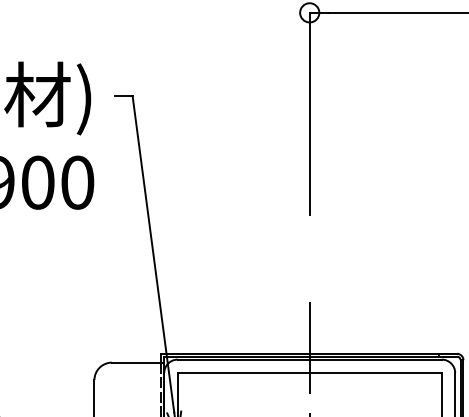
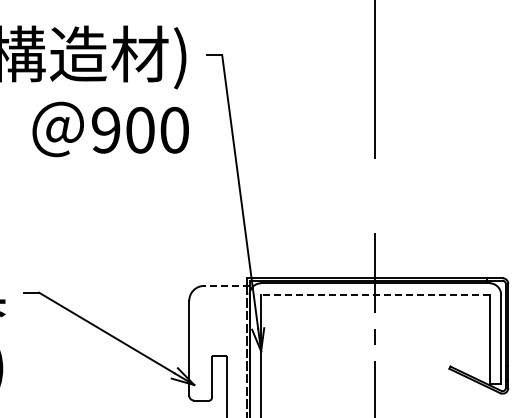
line: (137, 362) -> (226, 285), solid -> dashed
line: (308, 372) -> (374, 294), solid -> dashed

